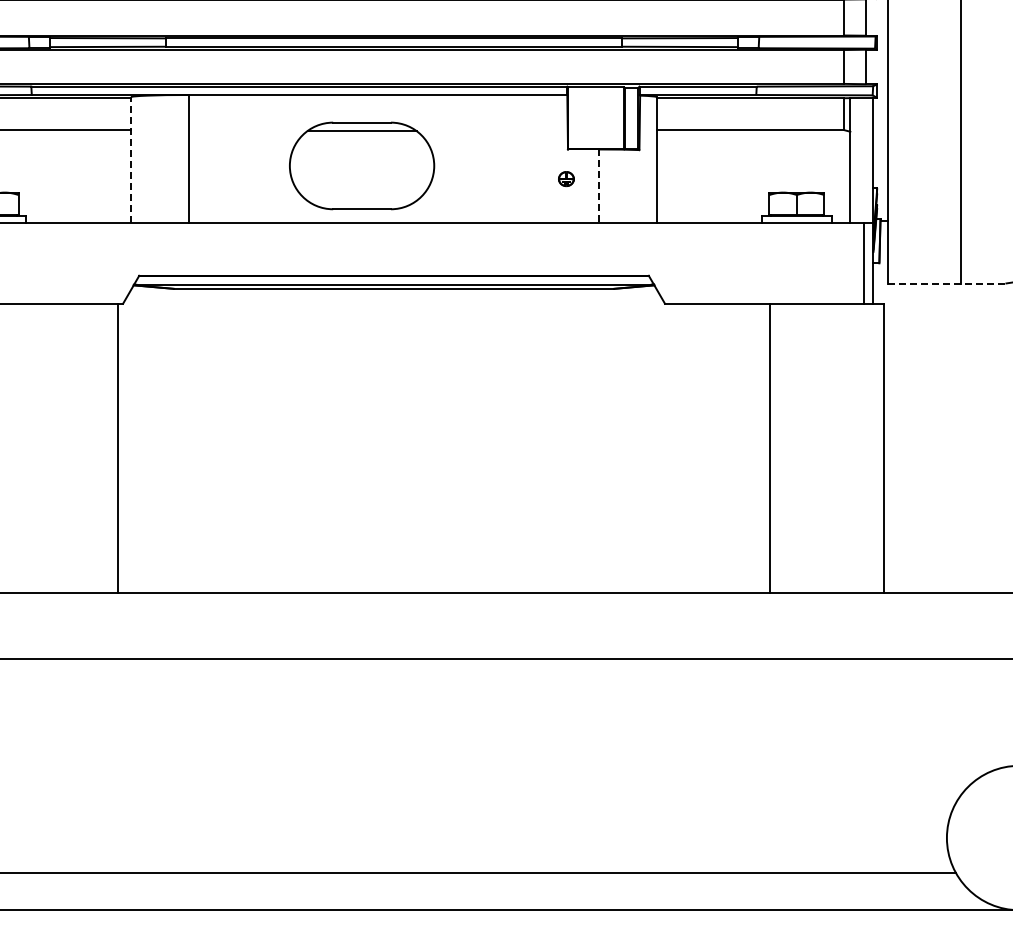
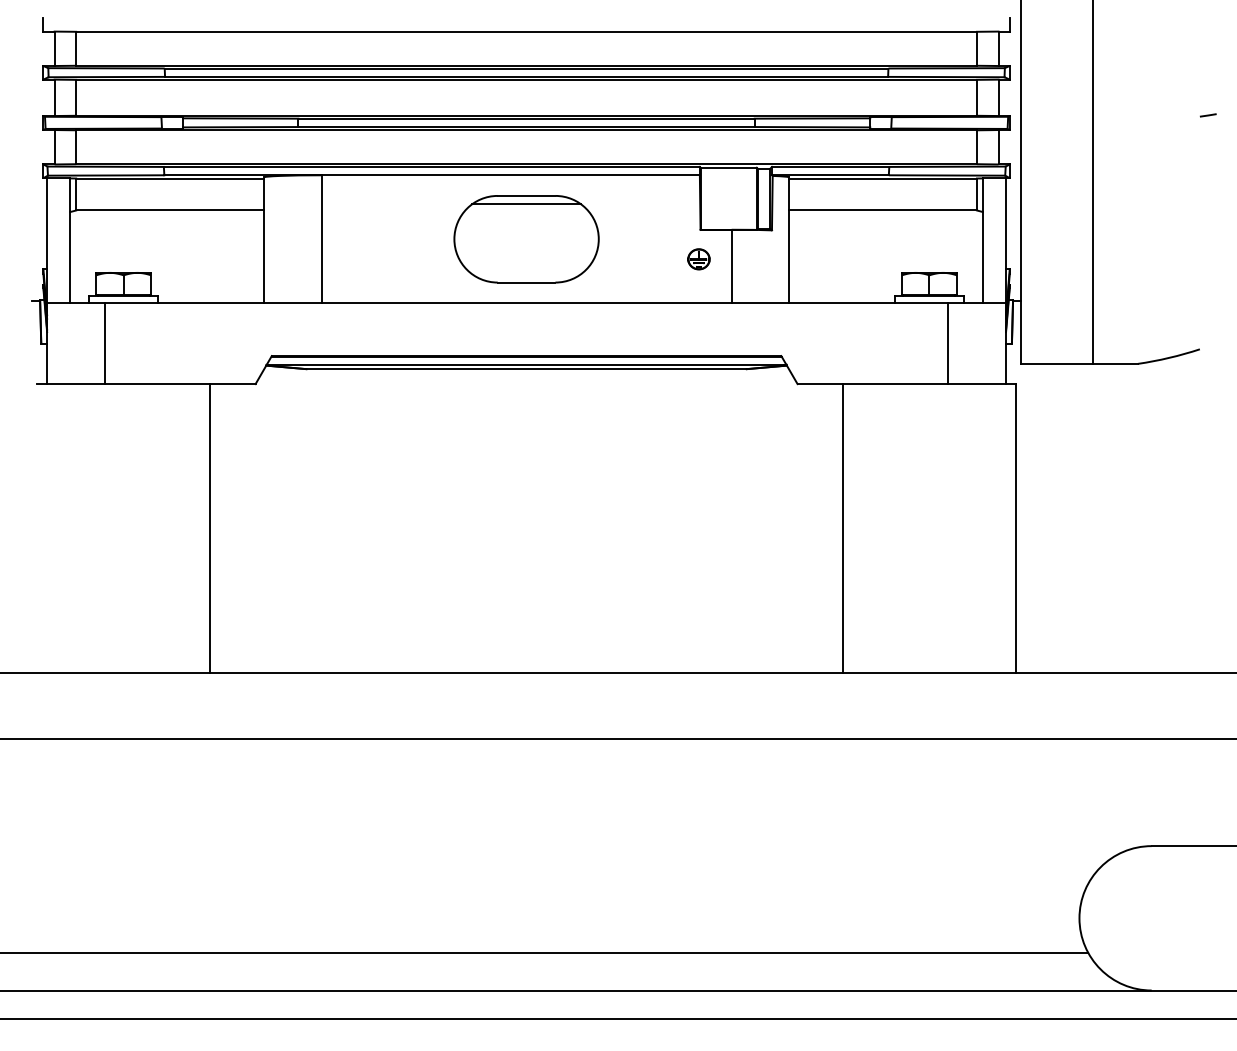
line: (130, 160) -> (263, 240), dashed -> solid
part: (361, 166) -> (526, 239), moved
part: (565, 179) -> (698, 259), size x1.43
line: (598, 186) -> (731, 266), dashed -> solid
line: (863, 263) -> (948, 343), moved
line: (946, 283) -> (1079, 363), dashed -> solid
line: (117, 448) -> (210, 528), moved
line: (769, 448) -> (842, 528), moved

